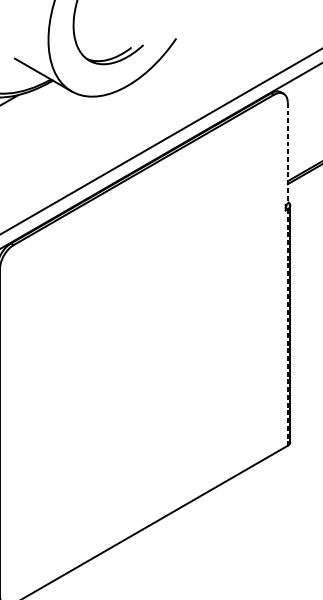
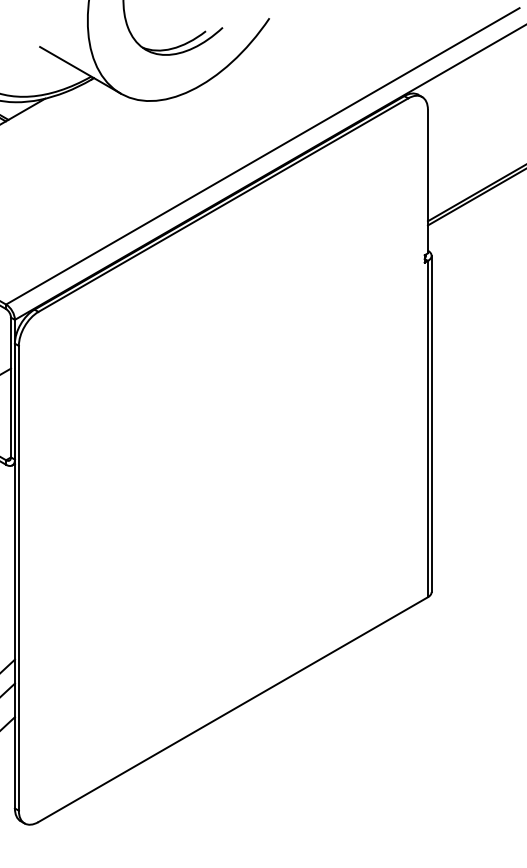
line: (287, 153) -> (427, 181), dashed -> solid
line: (287, 327) -> (427, 429), dashed -> solid

